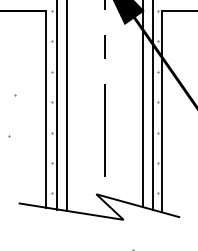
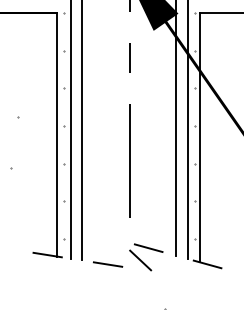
line: (117, 214) -> (144, 264), solid -> dashed

